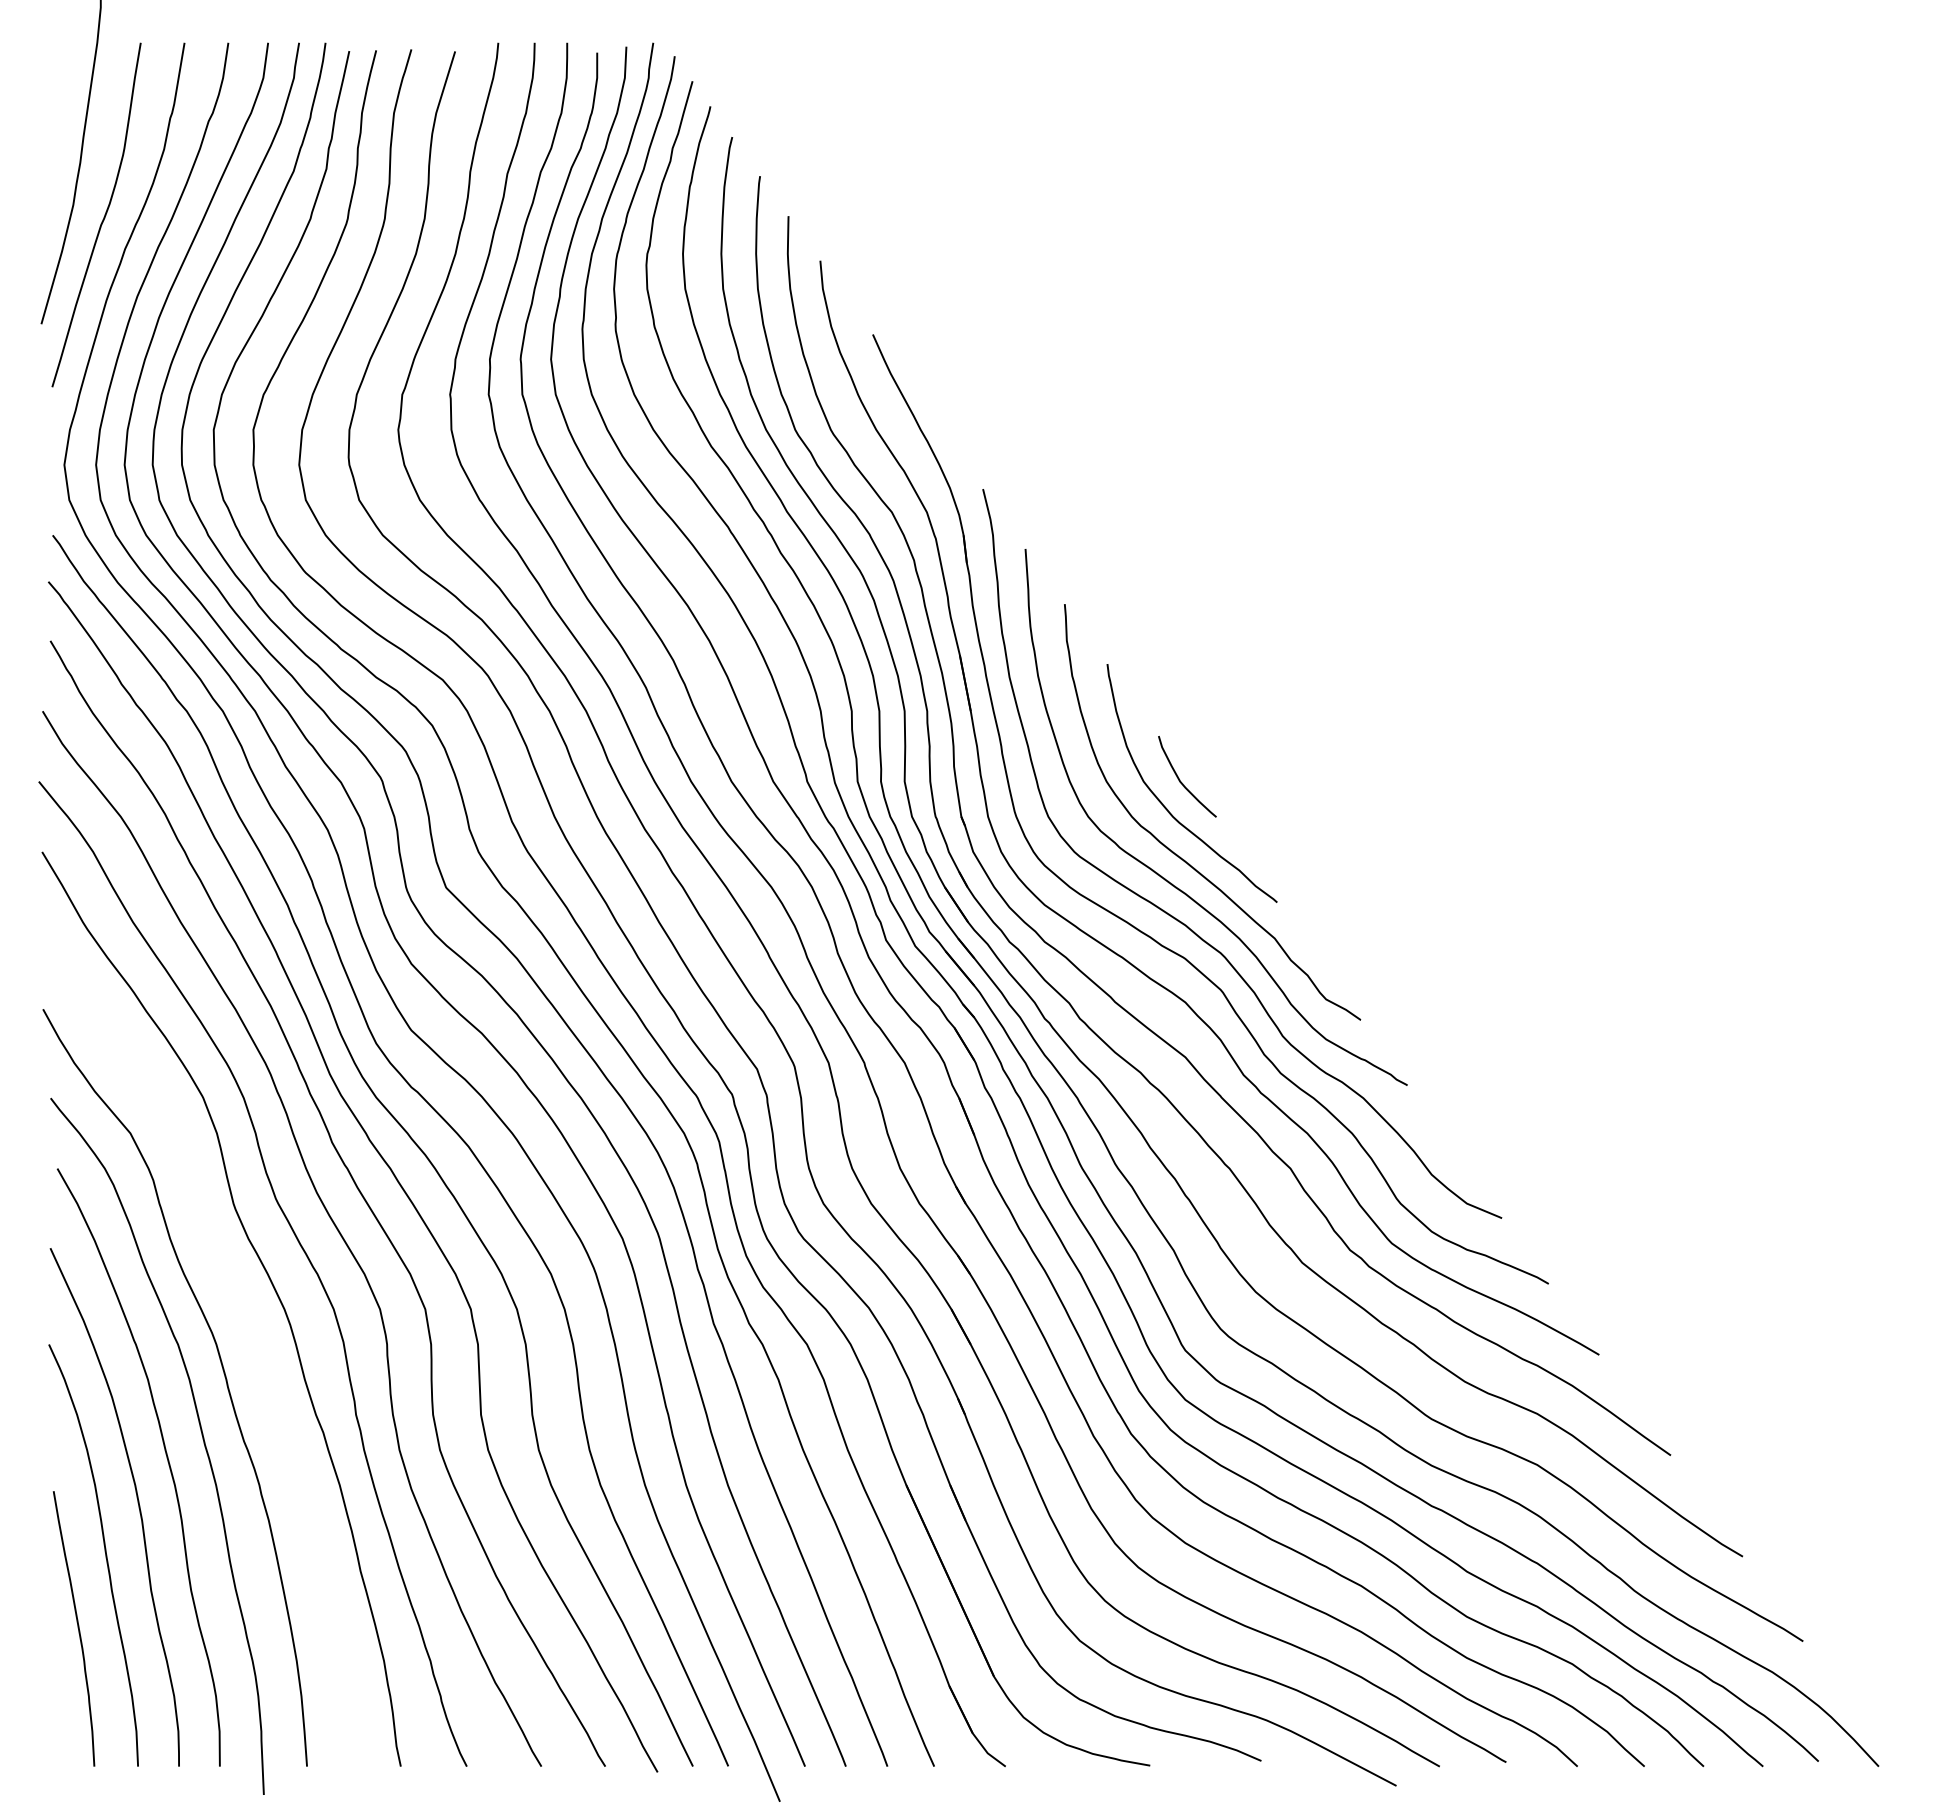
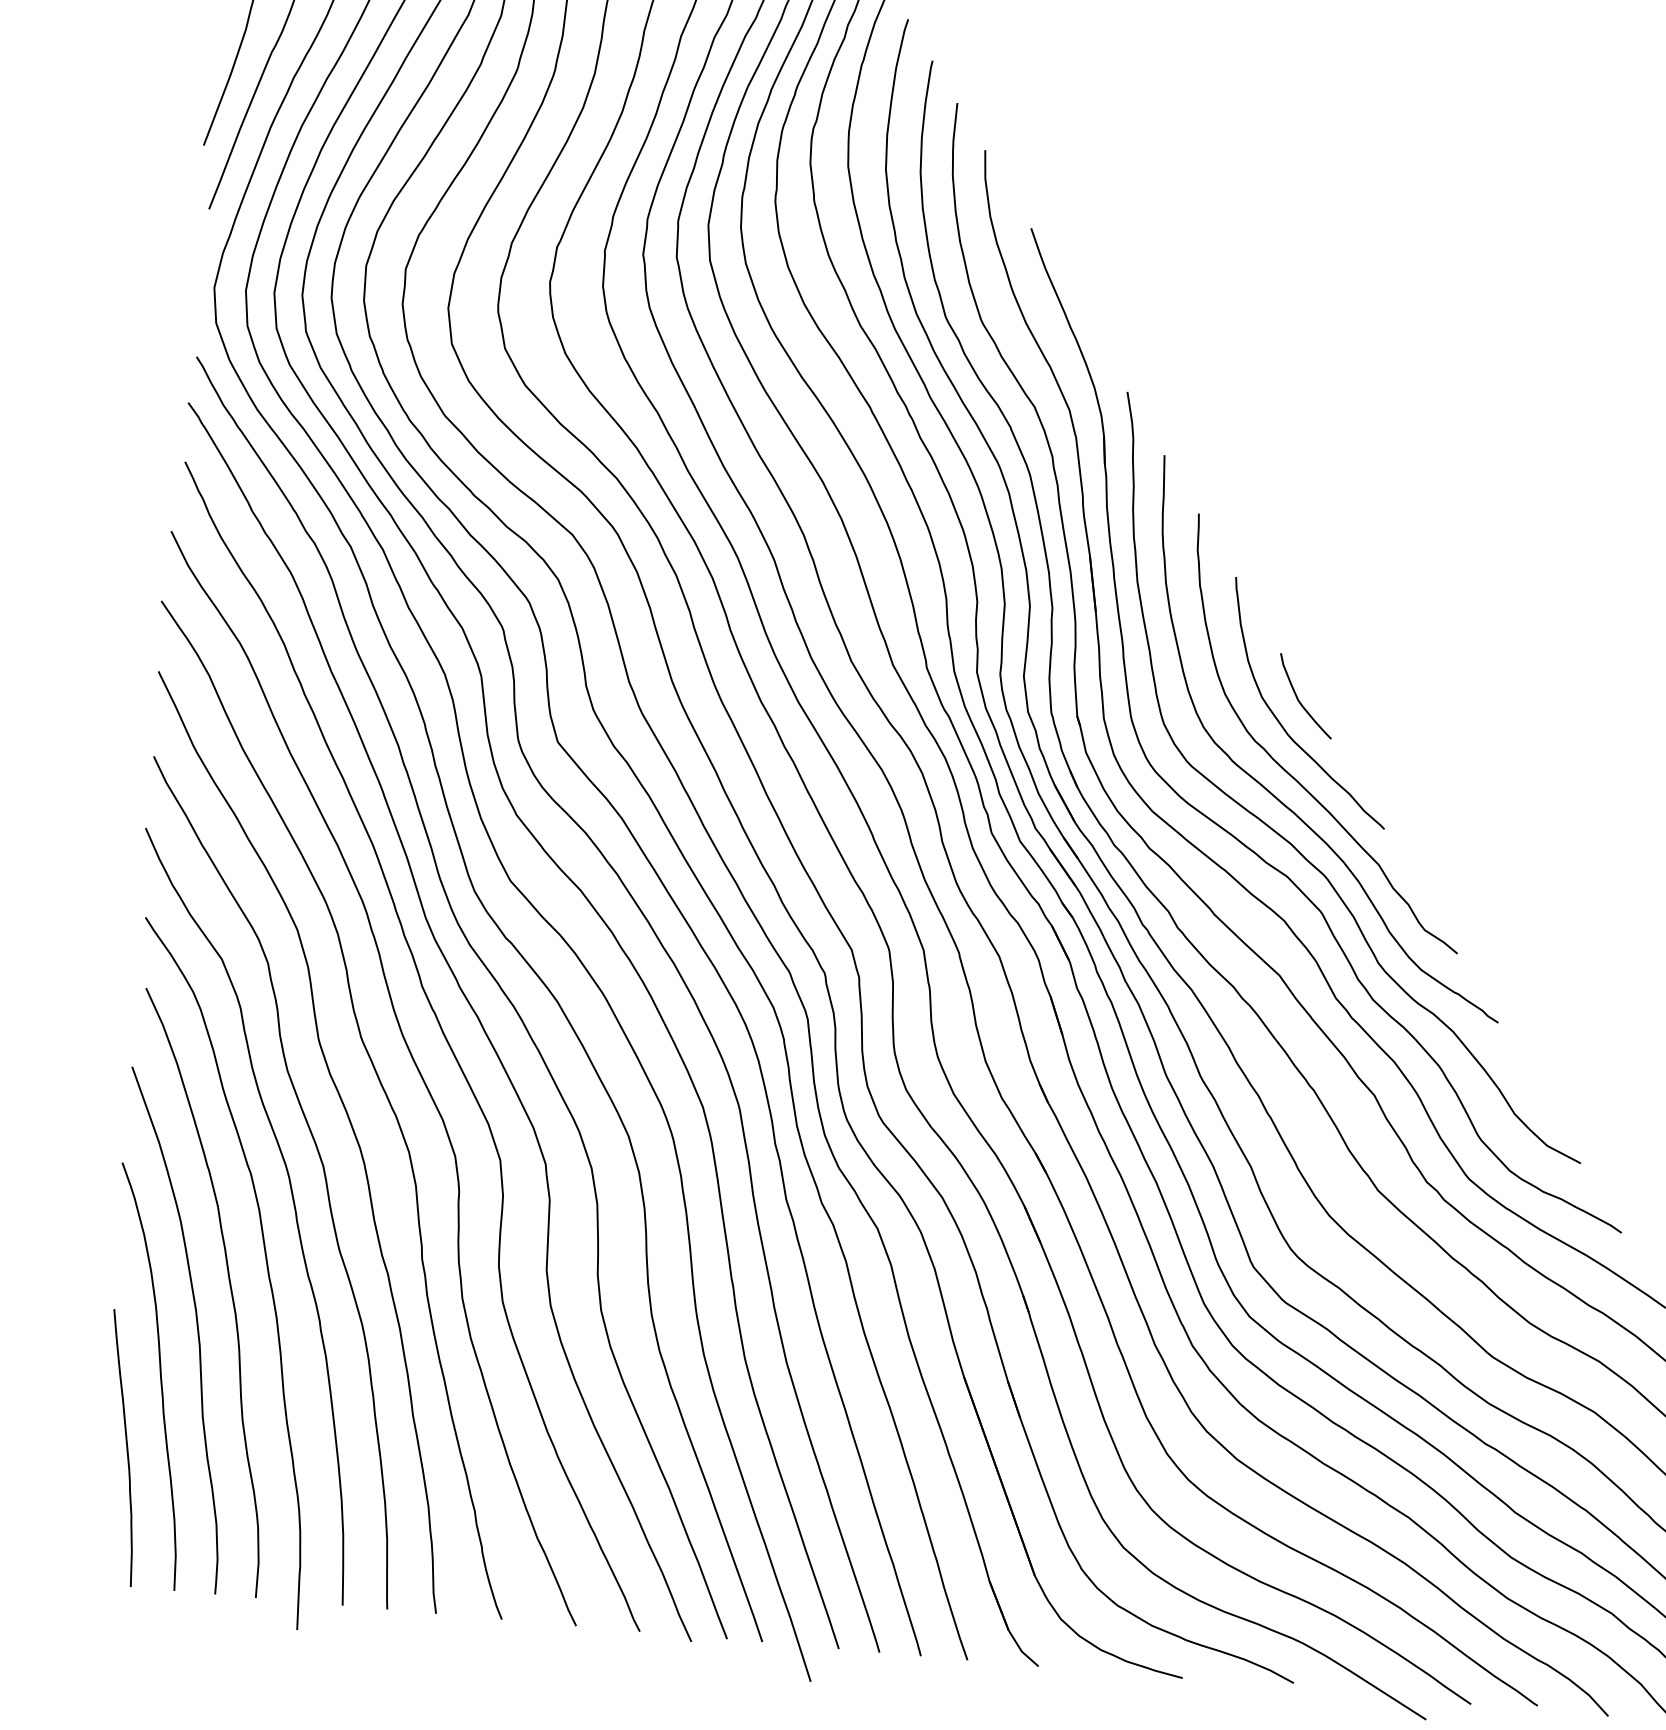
curve: (250, 1338) -> (323, 1174), added

